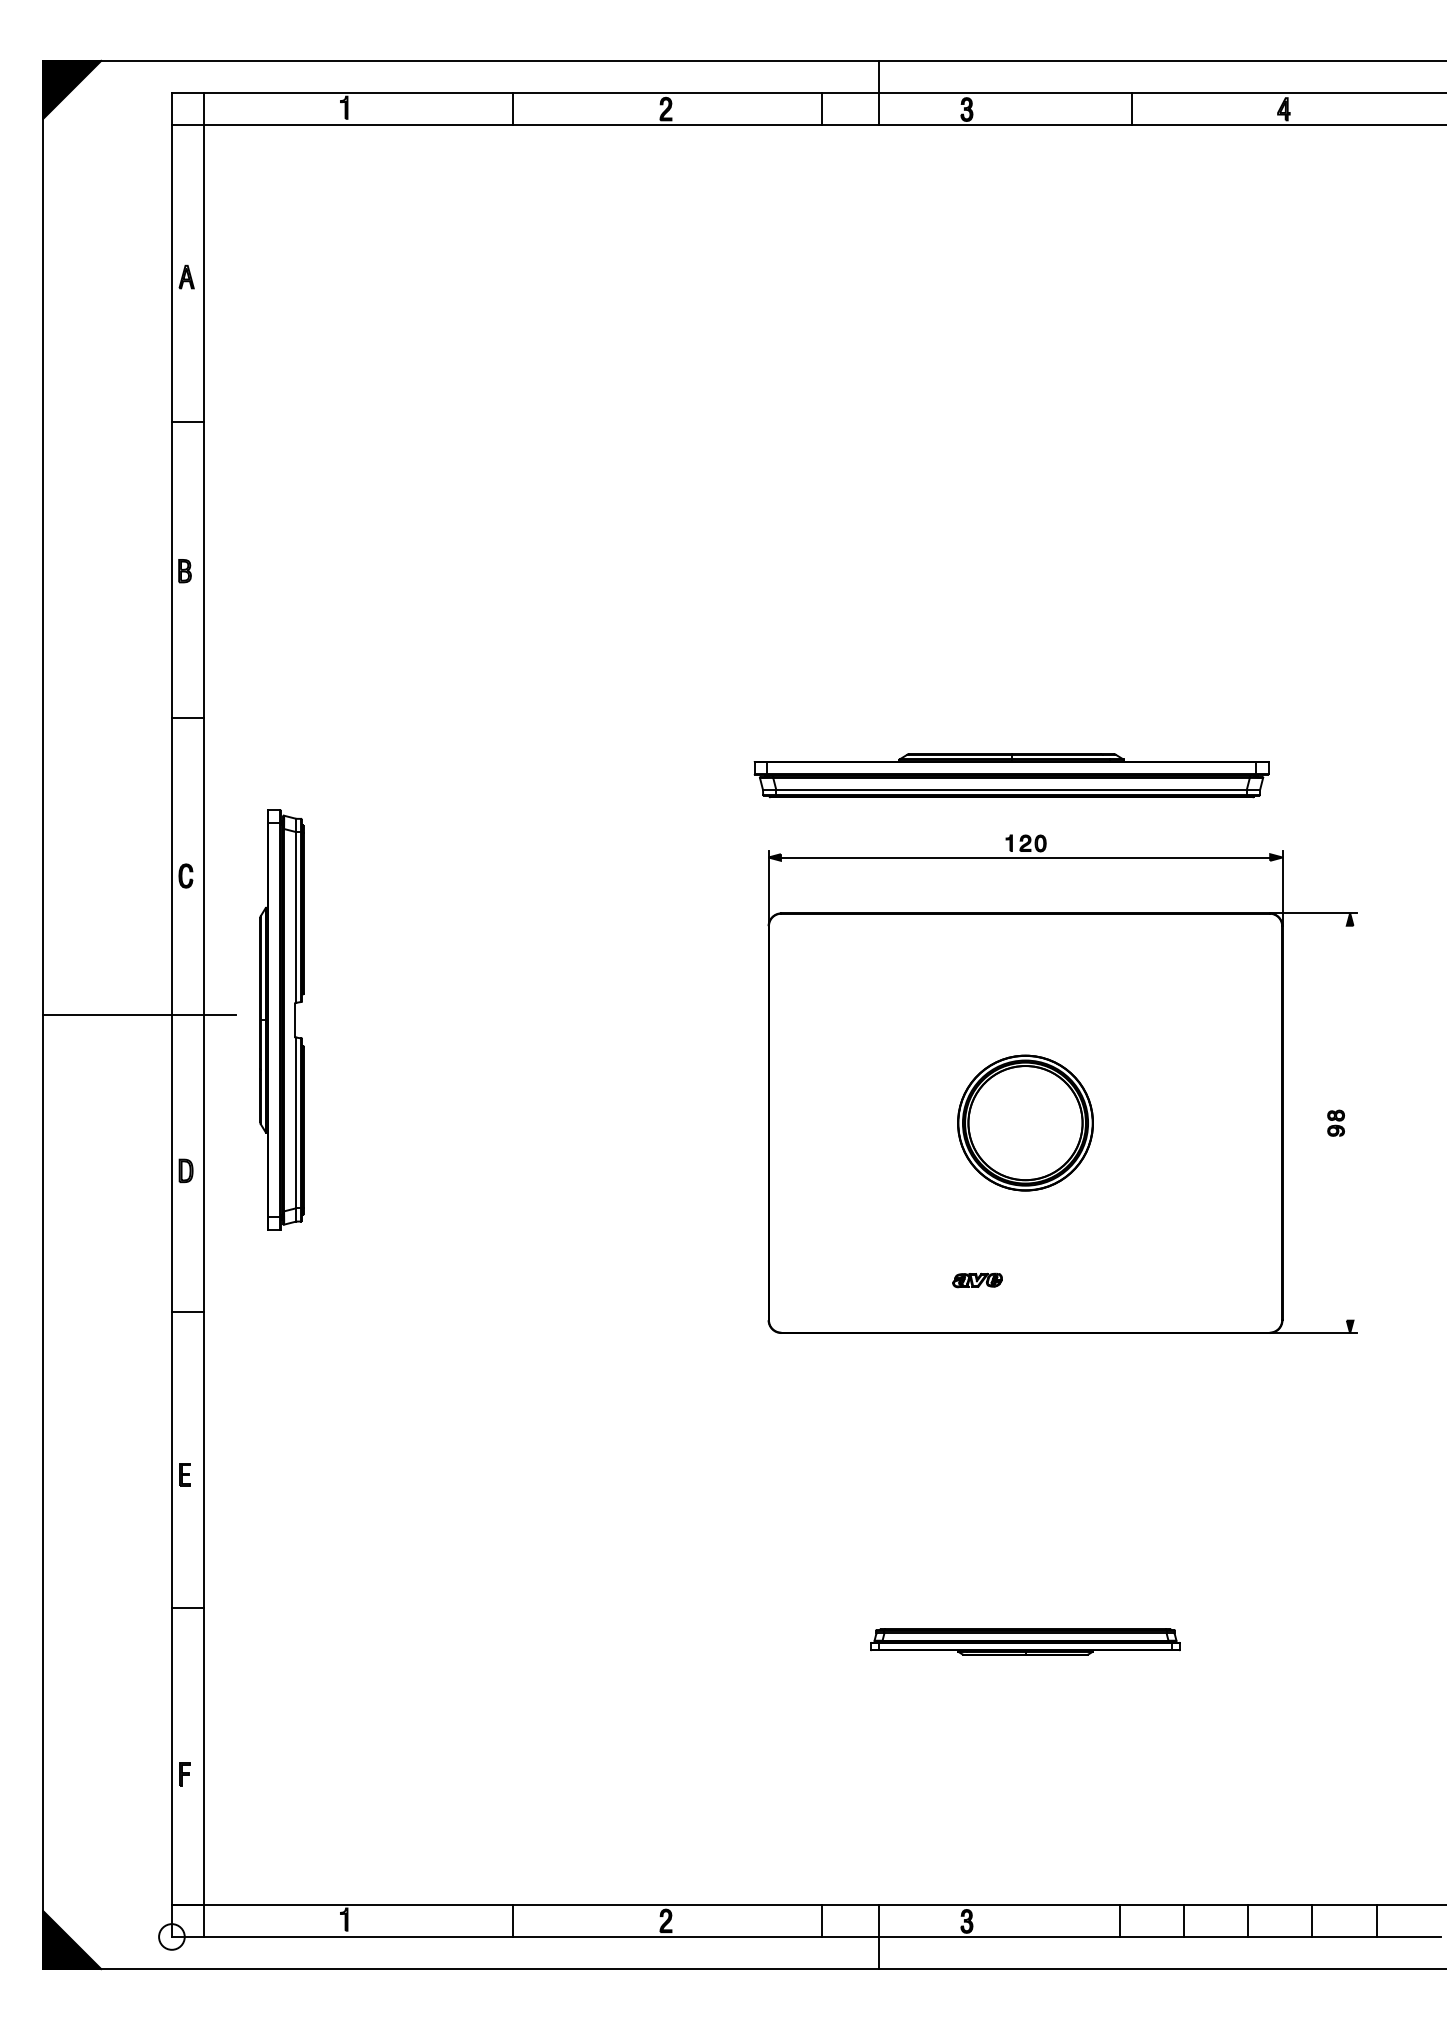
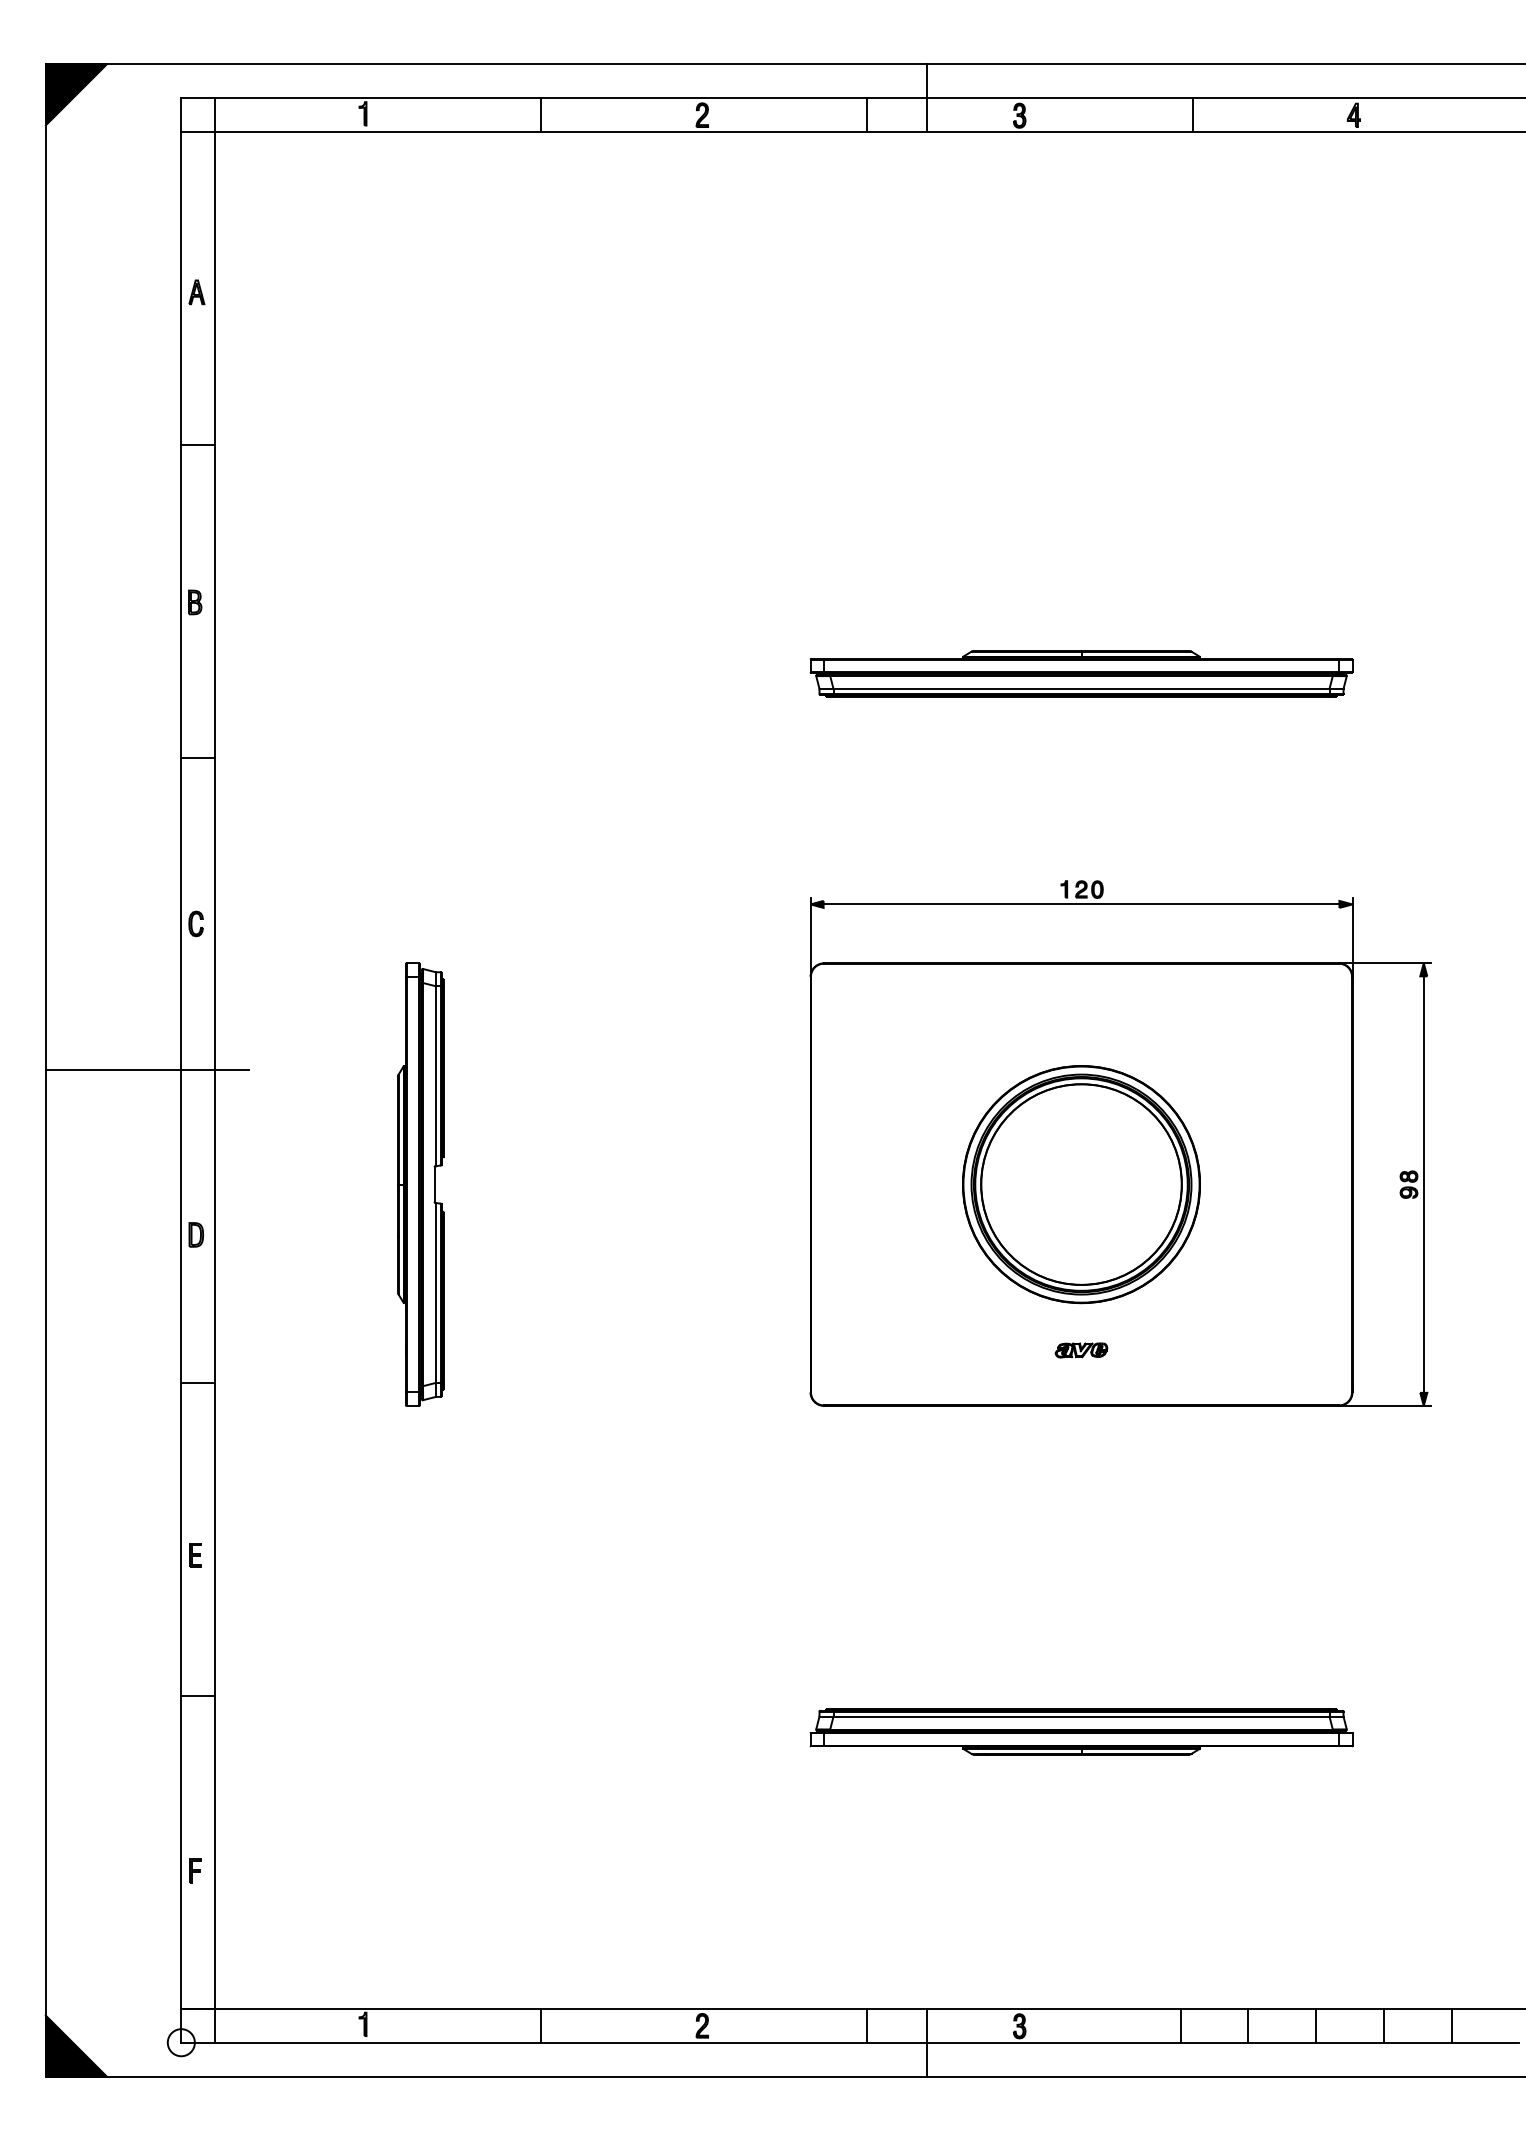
part: (1011, 775) -> (1081, 673), moved
part: (281, 1019) -> (420, 1183), moved
part: (1025, 1122) -> (1081, 1183), size x1.67
line: (1350, 1122) -> (1424, 1183), added
part: (977, 1280) -> (1081, 1350), moved
part: (1025, 1641) -> (1081, 1731), size x1.67

